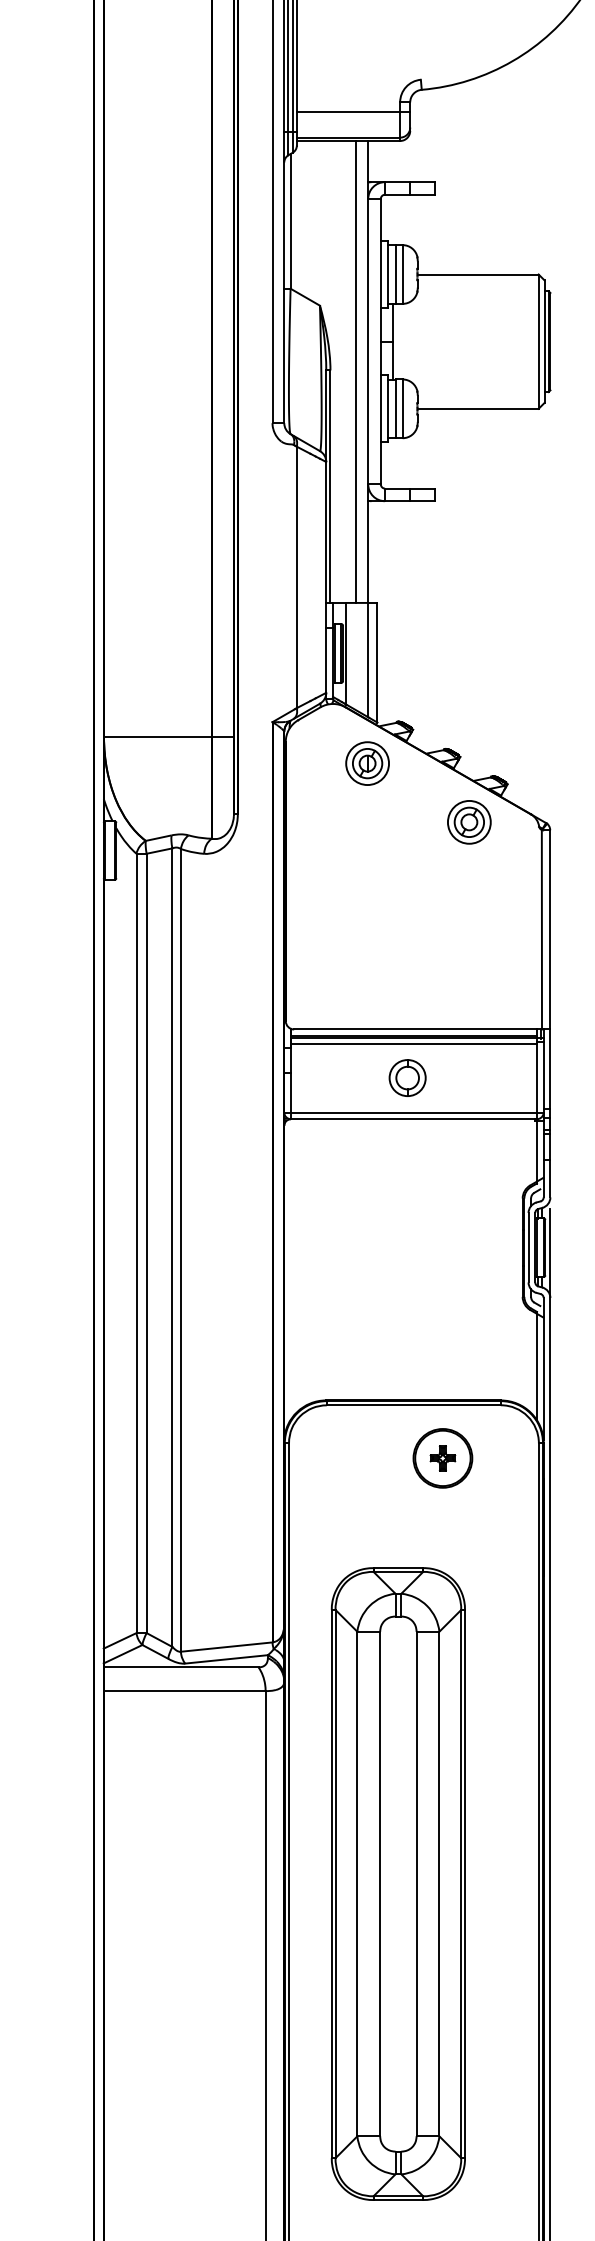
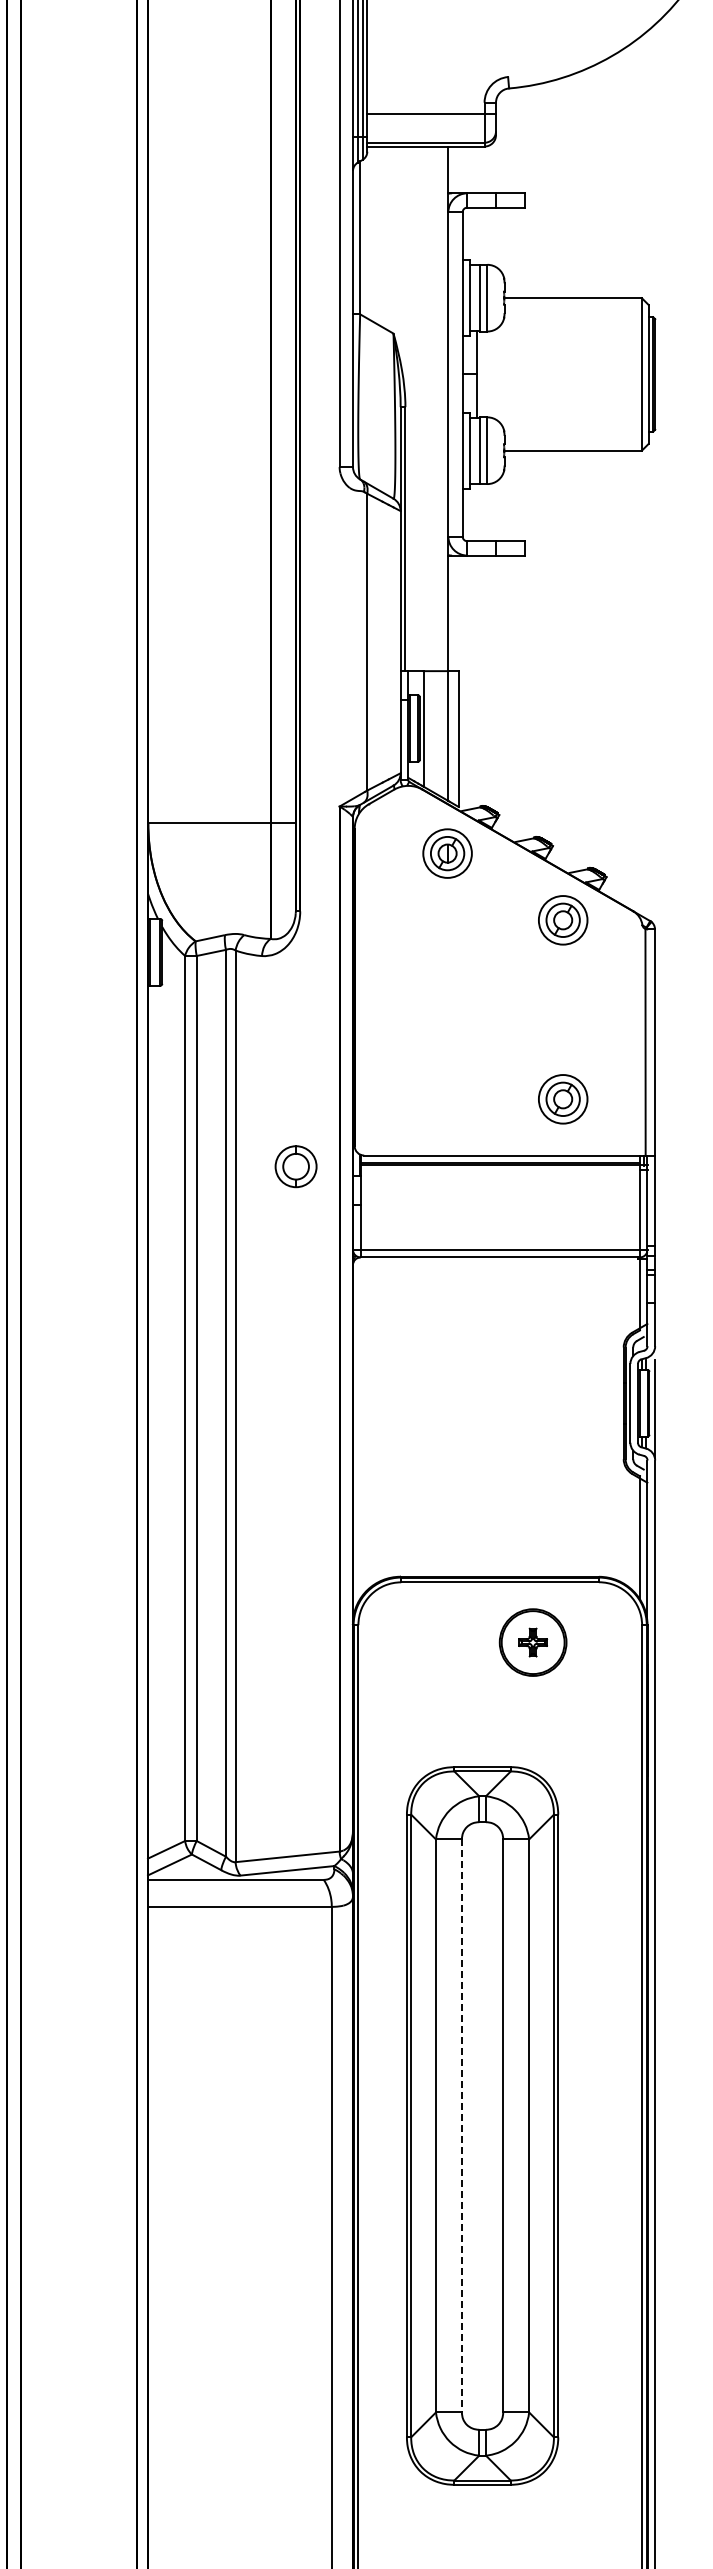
line: (356, 371) -> (434, 408), removed
part: (469, 980) -> (563, 1099), added
line: (413, 1044) -> (499, 1172), removed
part: (407, 1077) -> (295, 1166), moved
line: (379, 1884) -> (461, 2126), solid -> dashed

